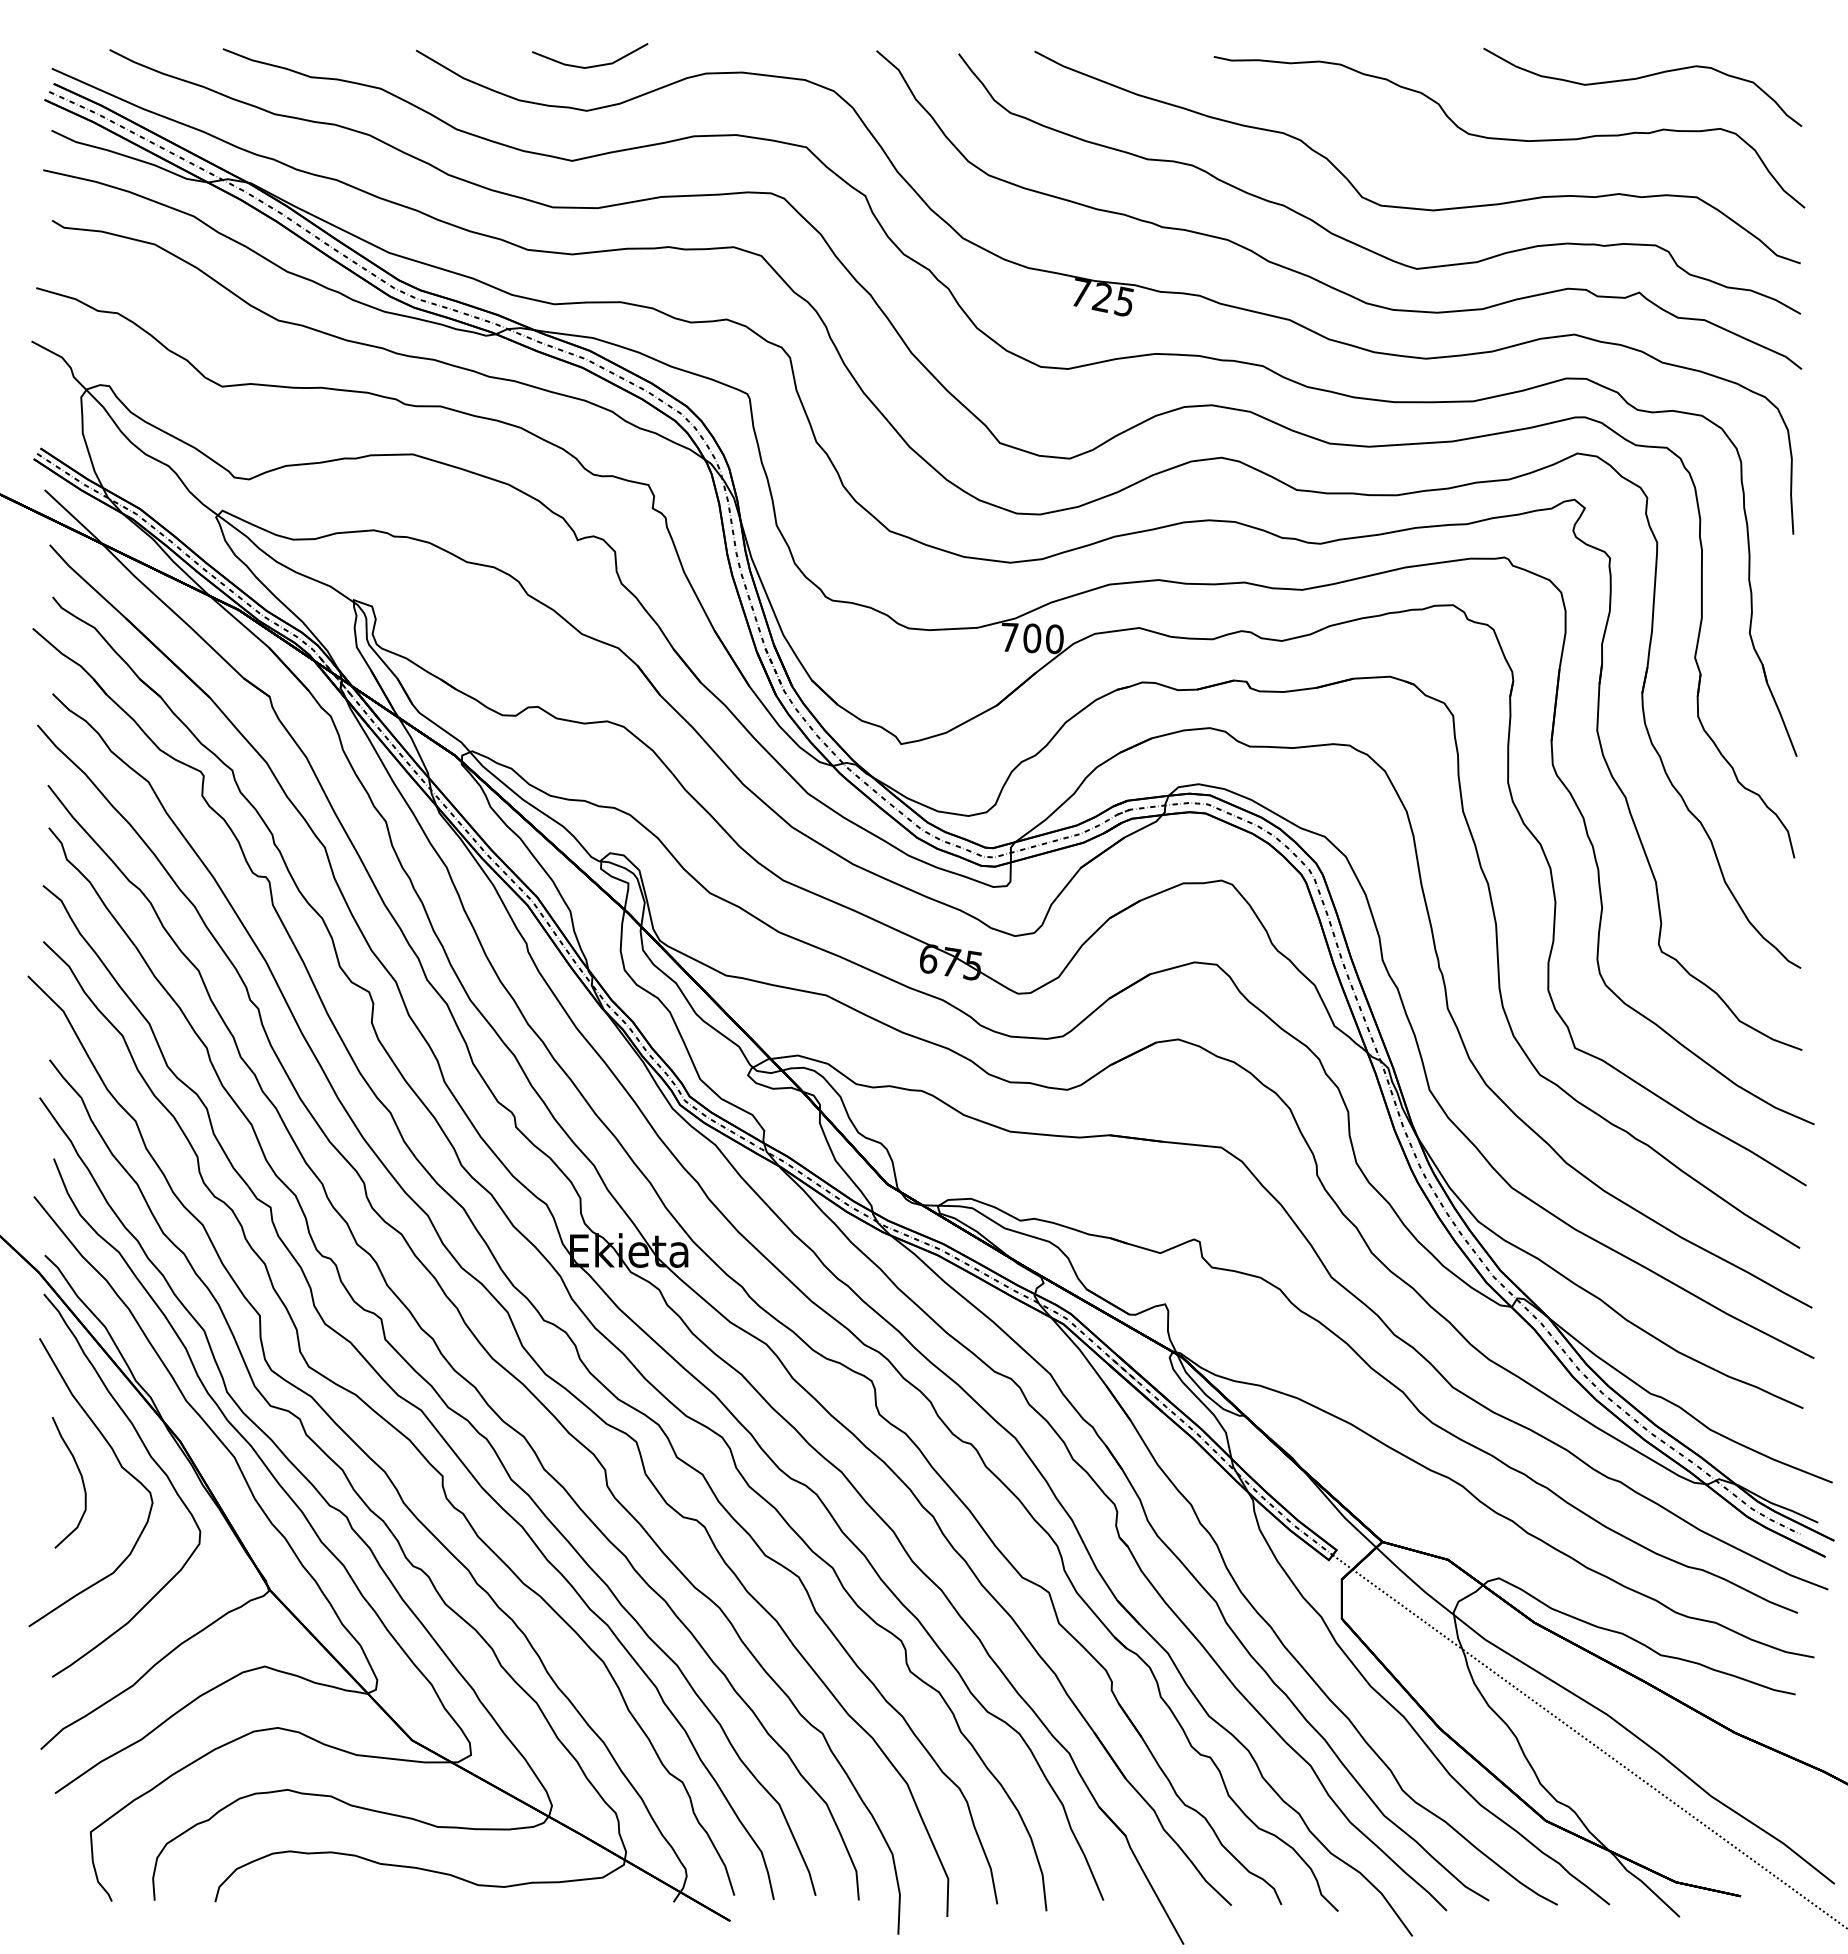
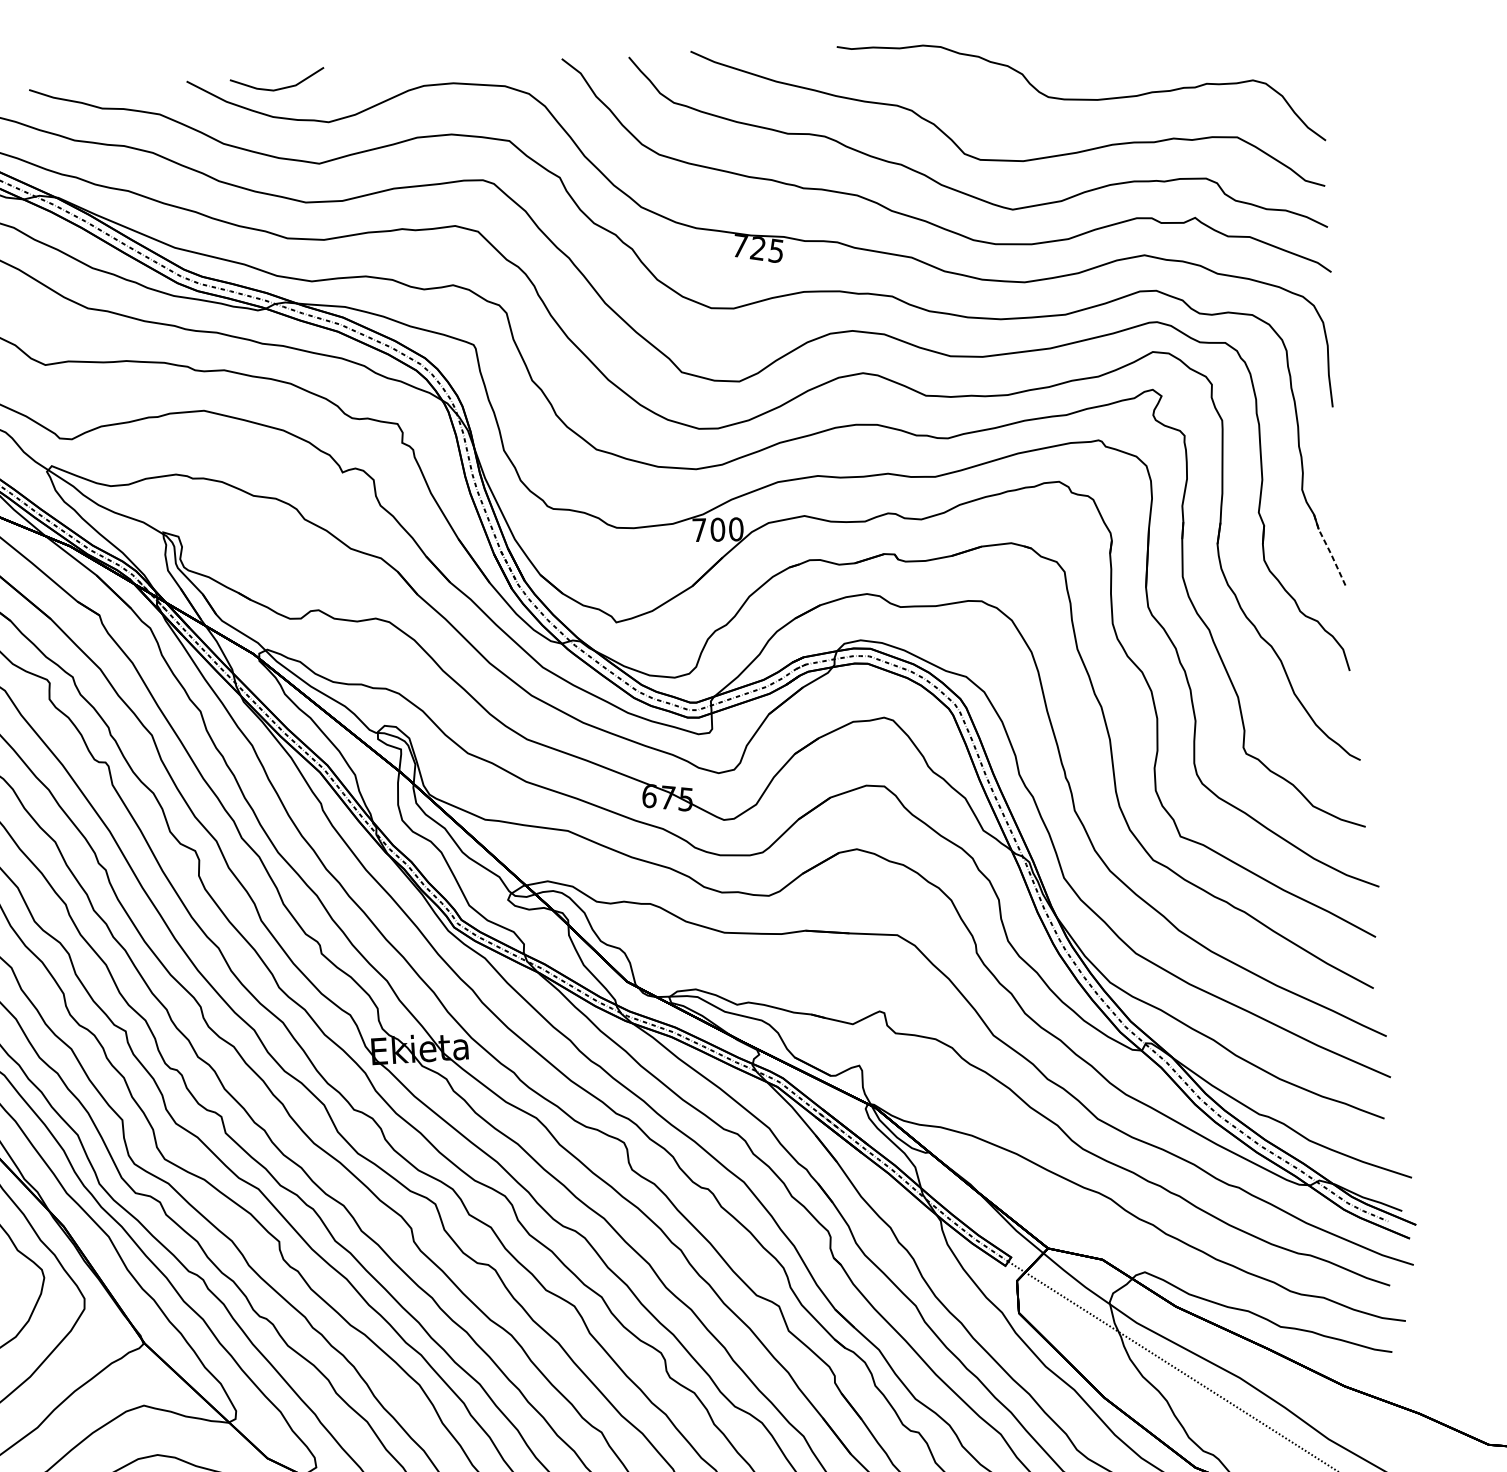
line: (592, 65) -> (279, 88), moved
curve: (1642, 78) -> (1187, 43), removed
line: (1779, 711) -> (1330, 552), solid -> dashed

